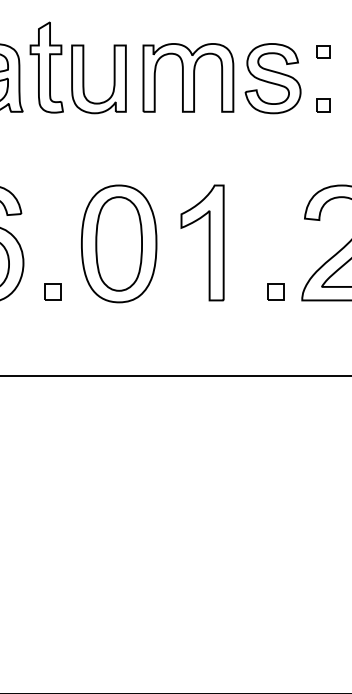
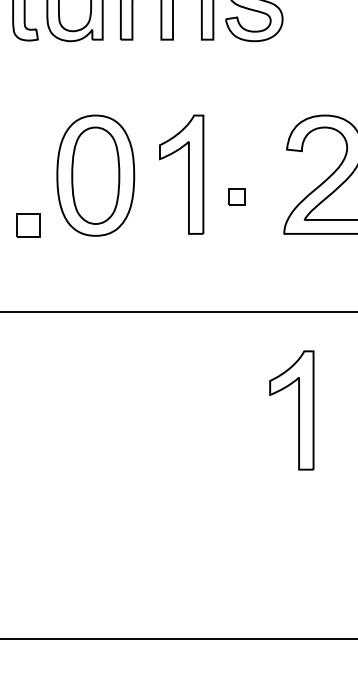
part: (323, 105) -> (306, 33), removed
part: (52, 291) -> (27, 224), size x1.4
part: (275, 291) -> (237, 195), moved
part: (309, 471) -> (291, 410), added

